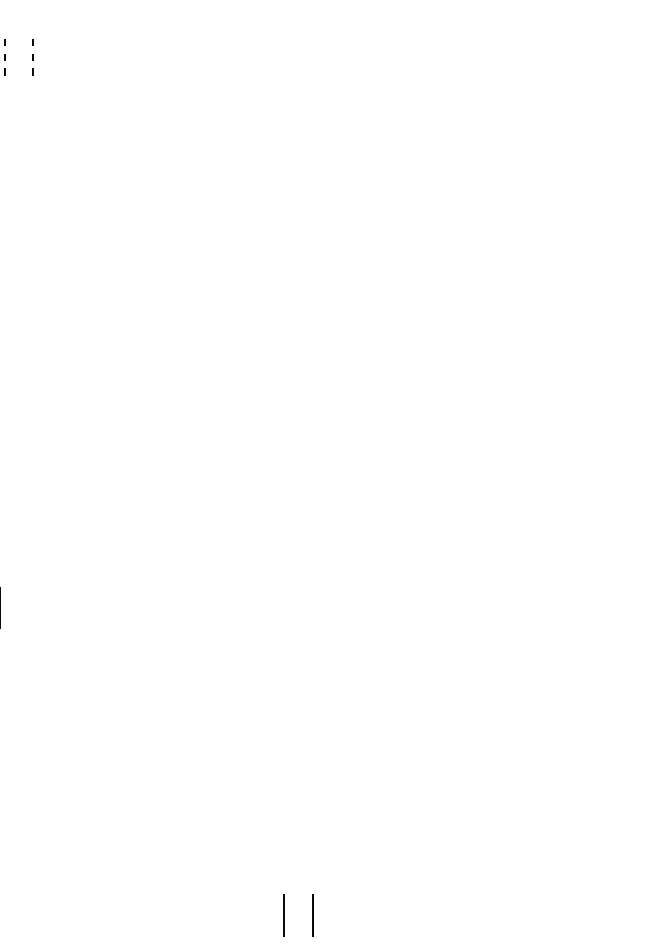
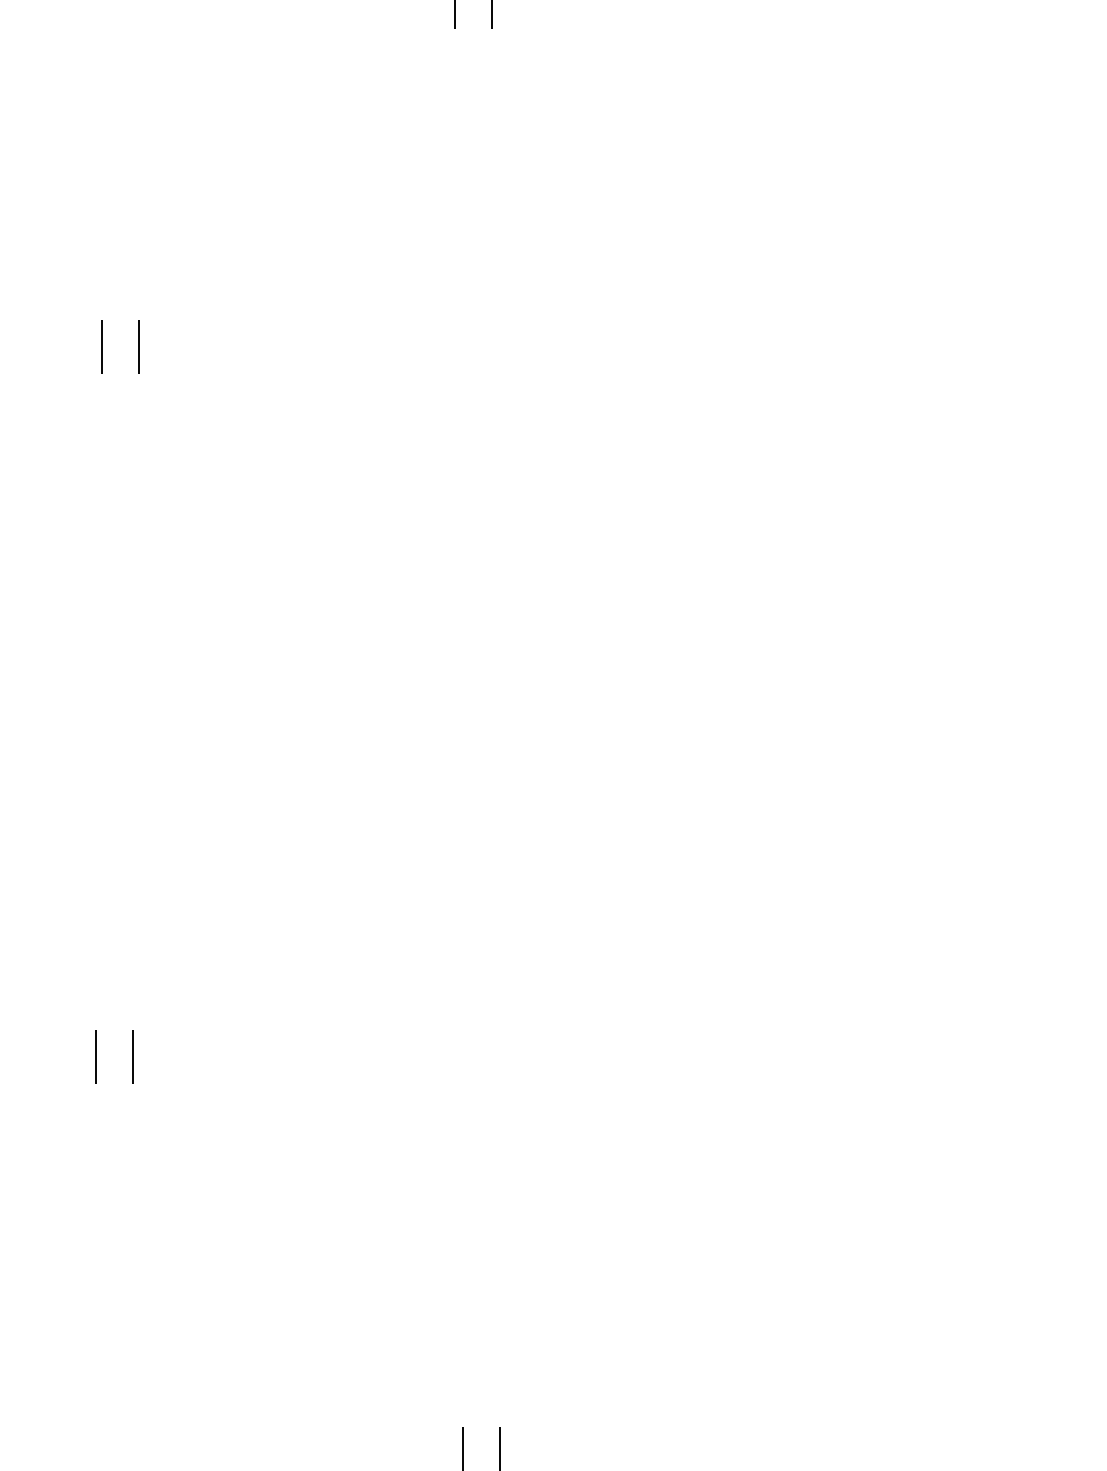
line: (4, 60) -> (101, 347), dashed -> solid
line: (33, 60) -> (138, 347), dashed -> solid
line: (28, 607) -> (132, 1056), added

